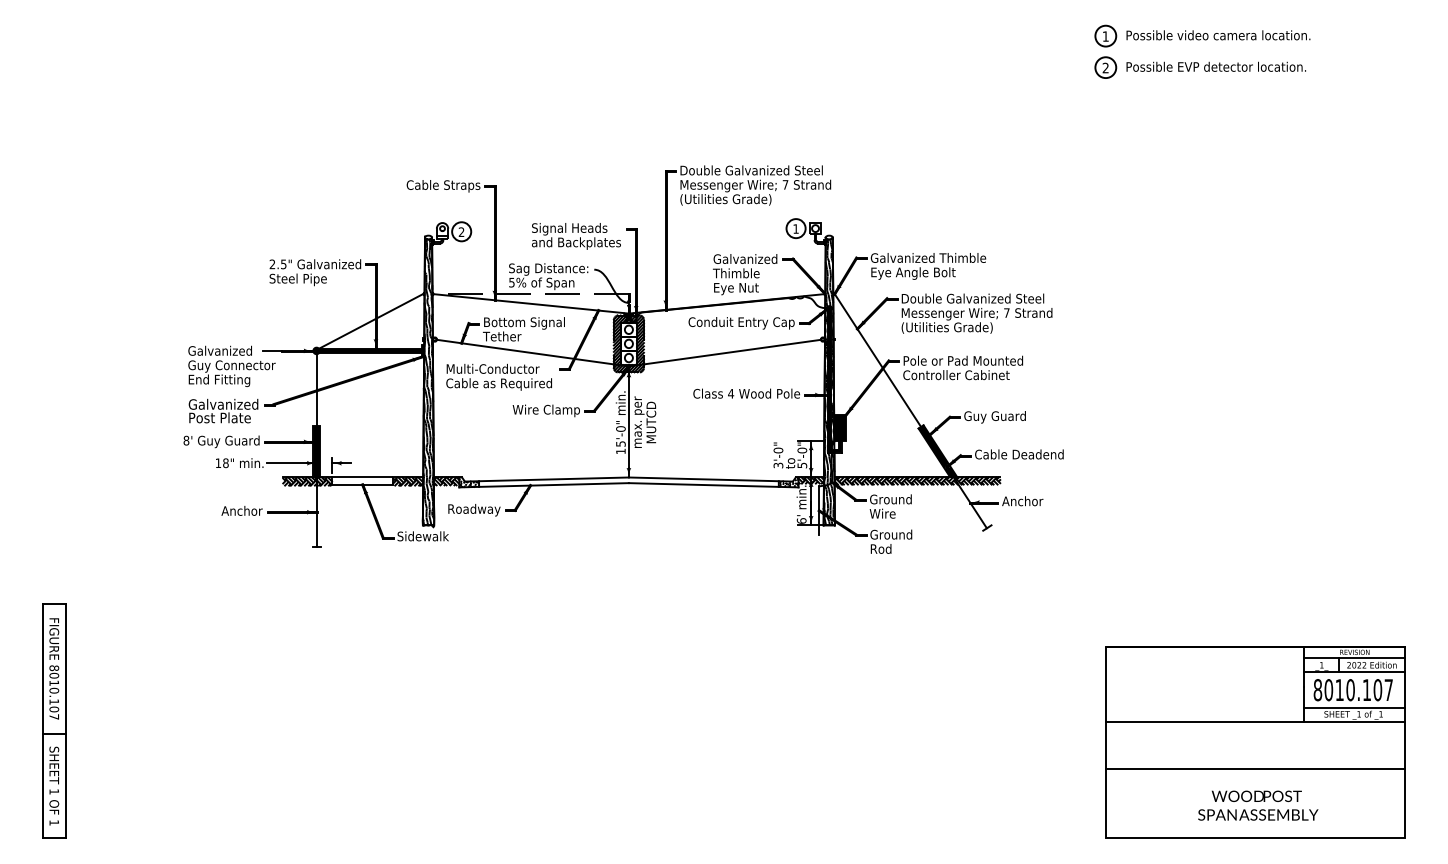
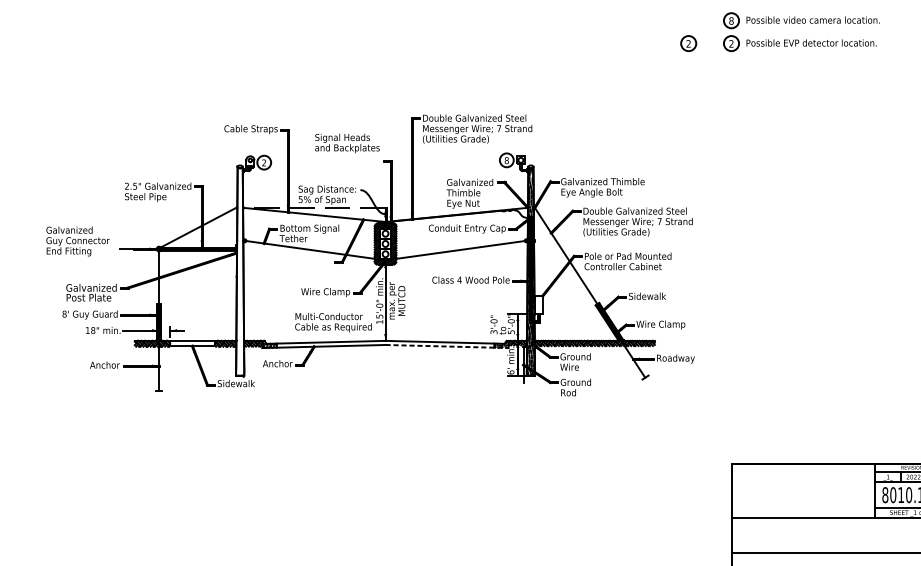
text: (1105, 36) -> (731, 20), 1 -> 8
part: (1046, 67) -> (688, 43), added
text: (795, 228) -> (506, 160), 1 -> 8
text: (576, 236) -> (347, 143), moved
text: (231, 365) -> (77, 240), moved
text: (498, 376) -> (333, 322), moved
hatch: (428, 381) -> (240, 271), removed
text: (994, 417) -> (650, 297), Guy Guard -> Sidewalk
fill: (839, 427) -> (538, 304), removed
text: (1019, 455) -> (668, 324), Cable Deadend -> Wire Clamp
line: (713, 485) -> (446, 346), solid -> dashed
text: (1028, 502) -> (675, 359), Anchor -> Roadway
text: (474, 510) -> (273, 364), Roadway -> Anchor

